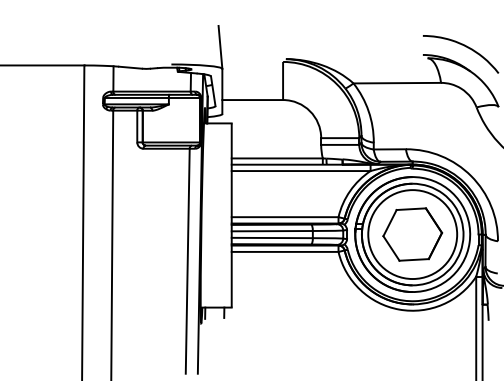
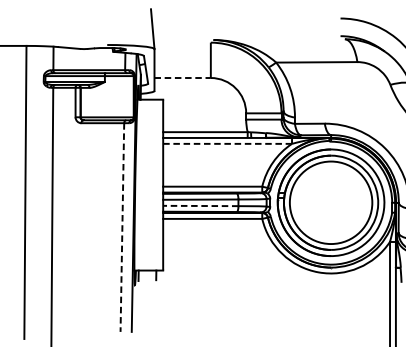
line: (253, 100) -> (183, 78), solid -> dashed
line: (301, 171) -> (227, 144), solid -> dashed
part: (412, 234) -> (330, 202), removed
line: (272, 238) -> (201, 206), solid -> dashed
line: (187, 261) -> (122, 227), solid -> dashed

